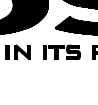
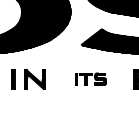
part: (61, 51) -> (90, 78), size x0.6

